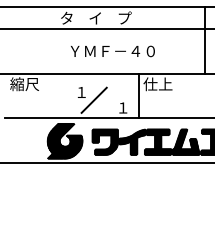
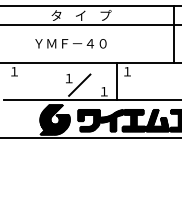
text: (112, 51) -> (70, 43), moved
text: (24, 84) -> (20, 71), 縮尺 -> １
text: (157, 84) -> (133, 71), 仕上 -> １

